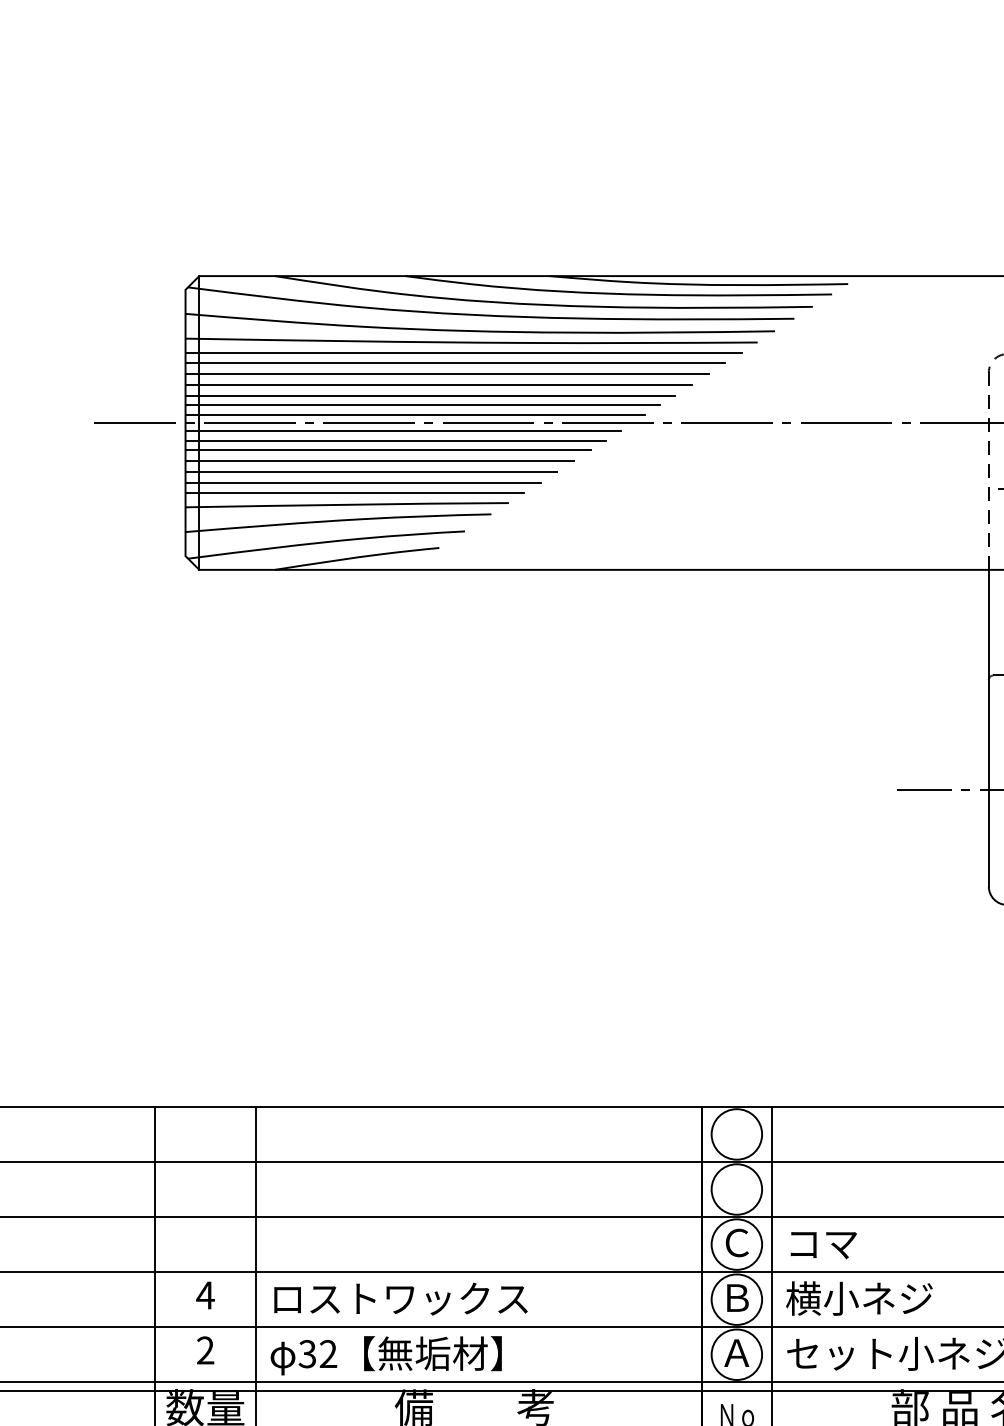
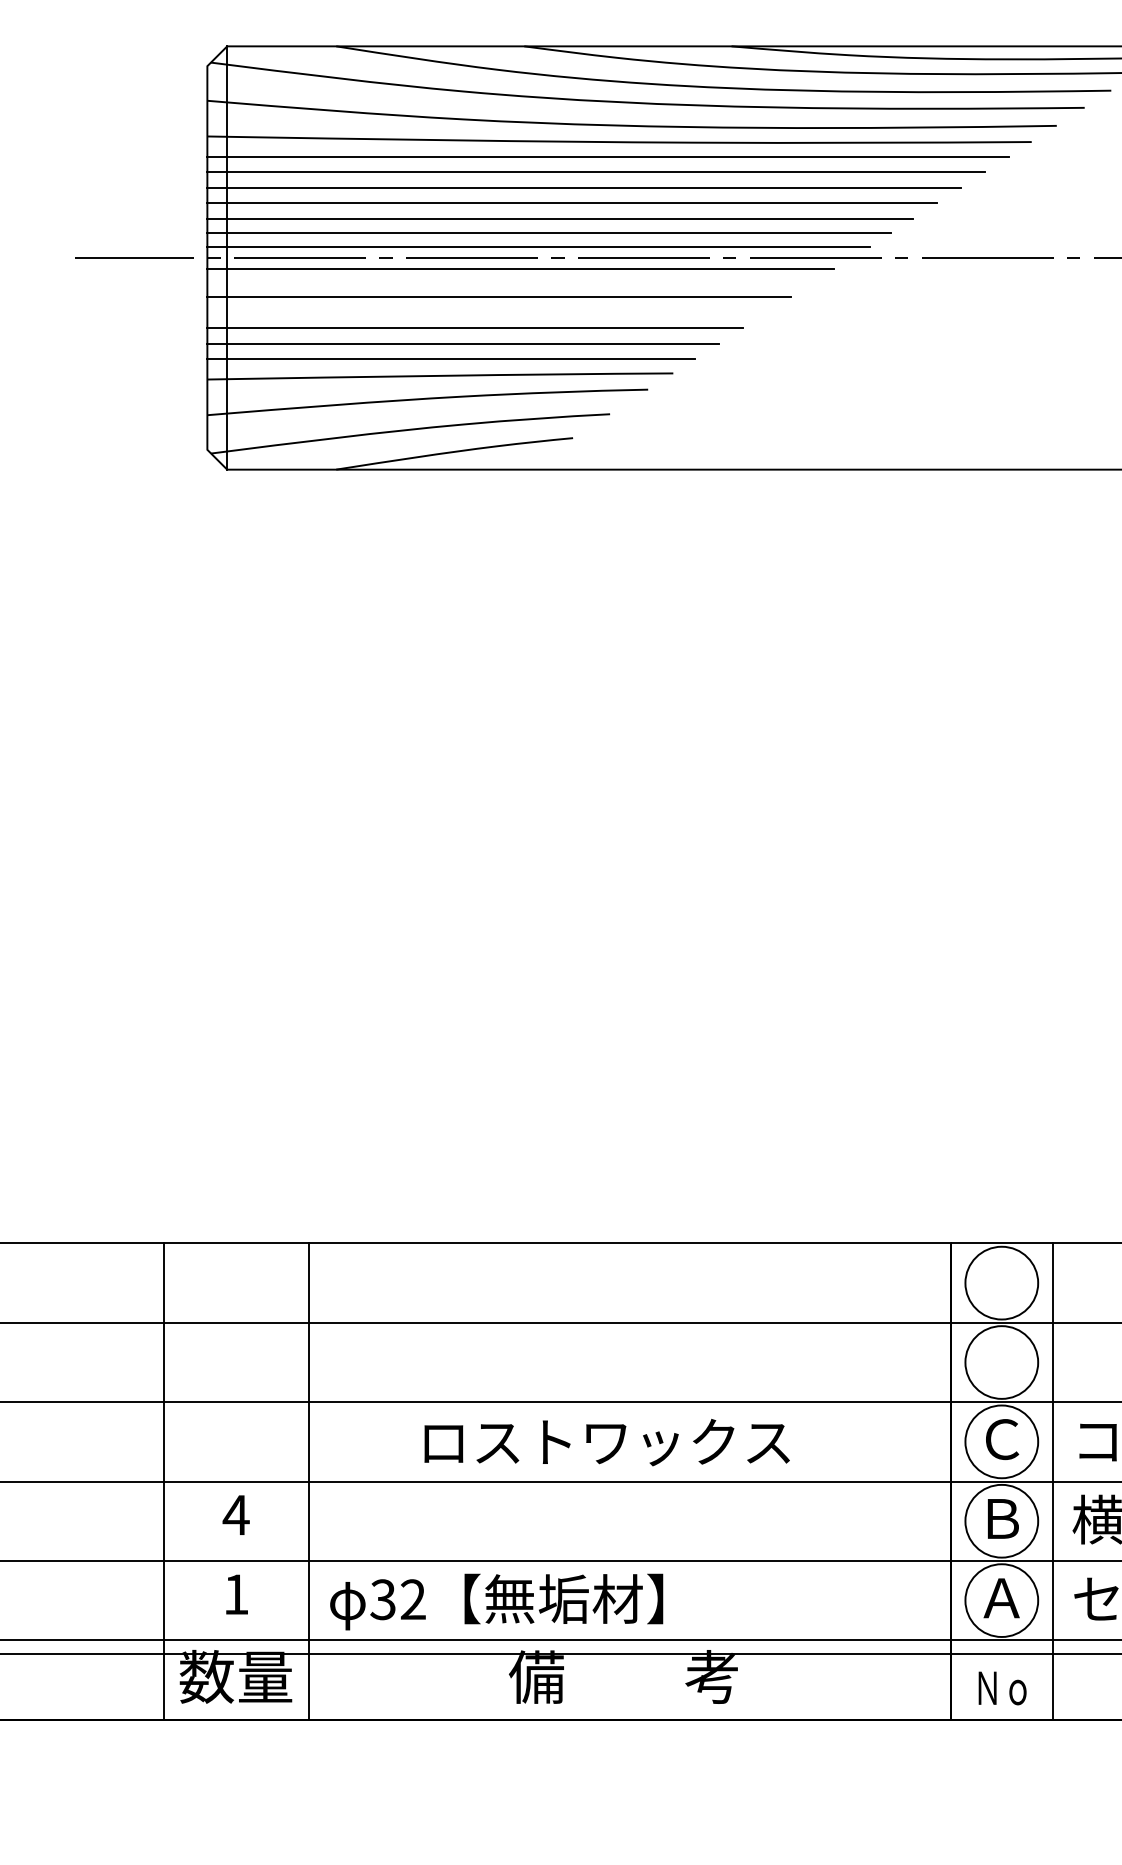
line: (395, 440) -> (509, 283), removed
line: (379, 461) -> (486, 313), removed
text: (400, 1298) -> (606, 1441), moved
text: (205, 1350) -> (236, 1594), 2 -> 1

